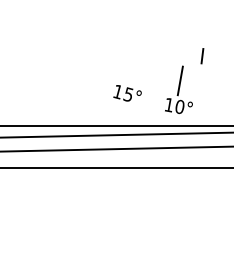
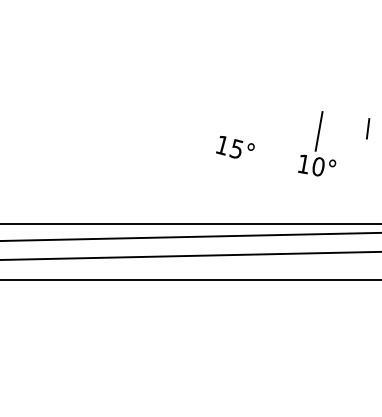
line: (202, 55) -> (368, 128), moved
part: (179, 89) -> (317, 143), moved
text: (127, 93) -> (235, 147), moved

